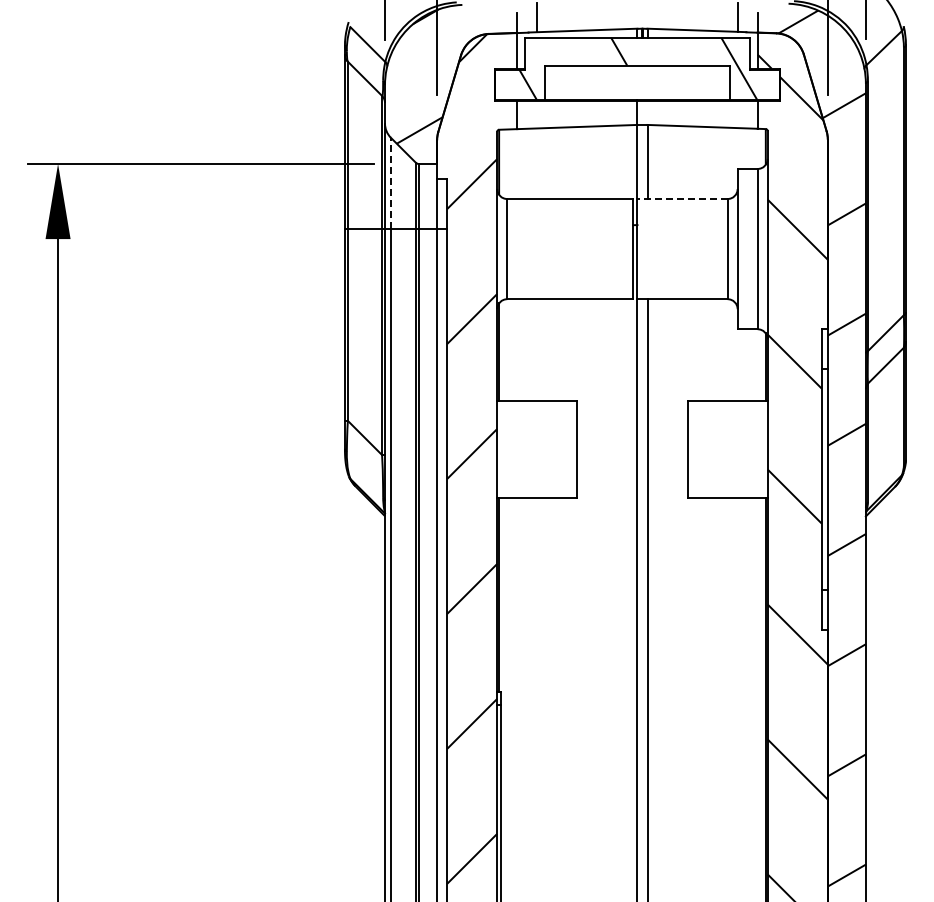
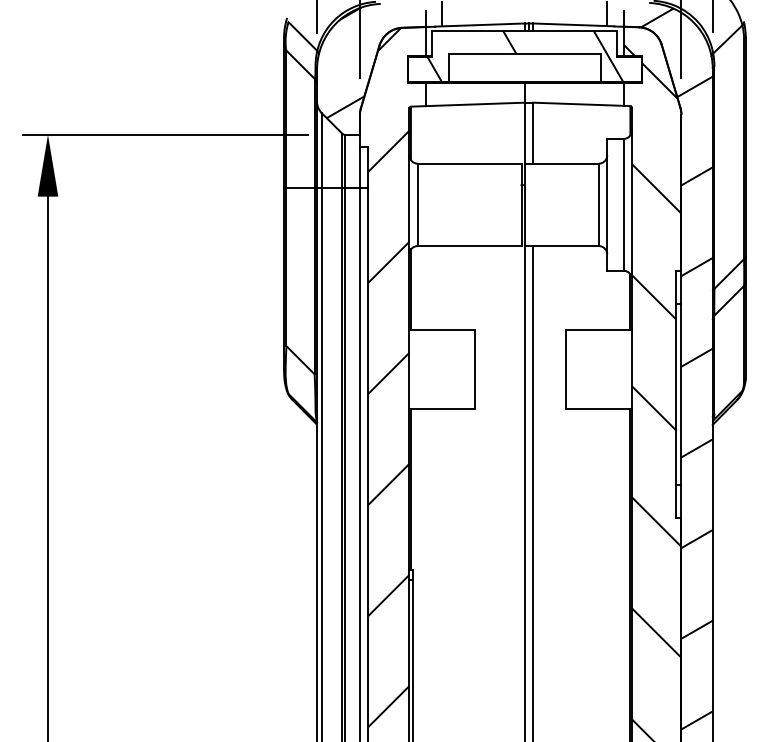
line: (390, 183) -> (321, 150), dashed -> solid
line: (682, 199) -> (561, 164), dashed -> solid

